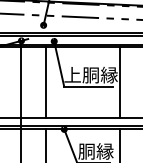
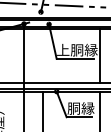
line: (45, 82) -> (42, 55), removed

